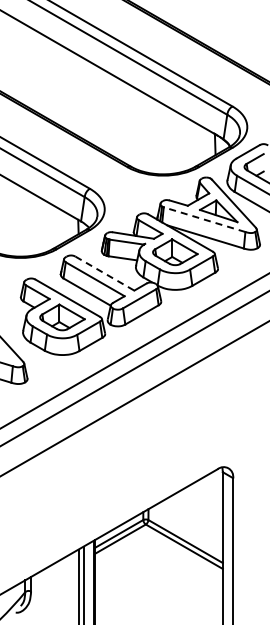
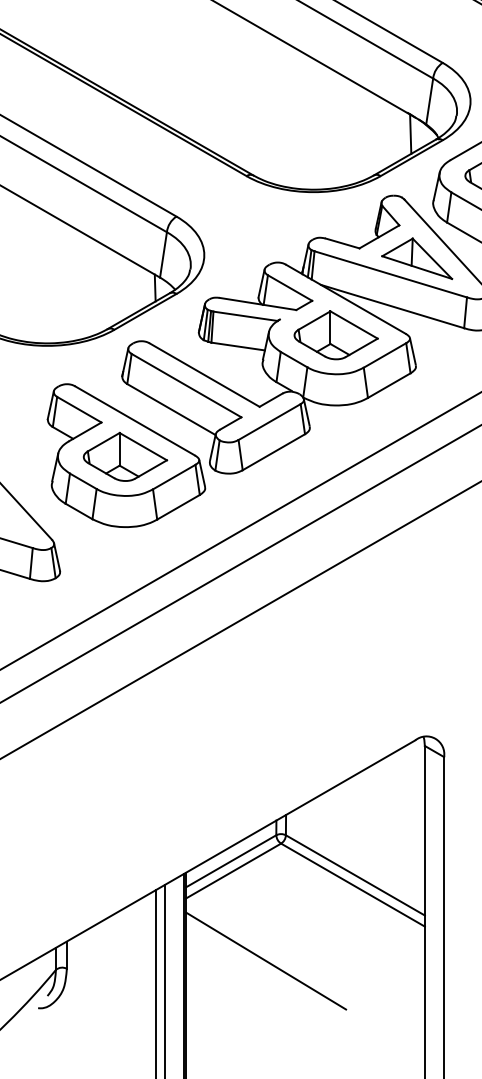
line: (204, 219) -> (390, 274), dashed -> solid
line: (104, 273) -> (203, 374), dashed -> solid
line: (137, 587) -> (265, 961), added

